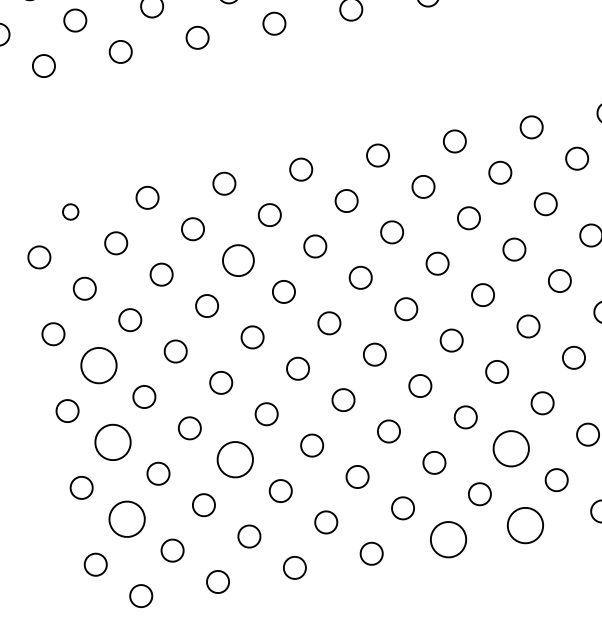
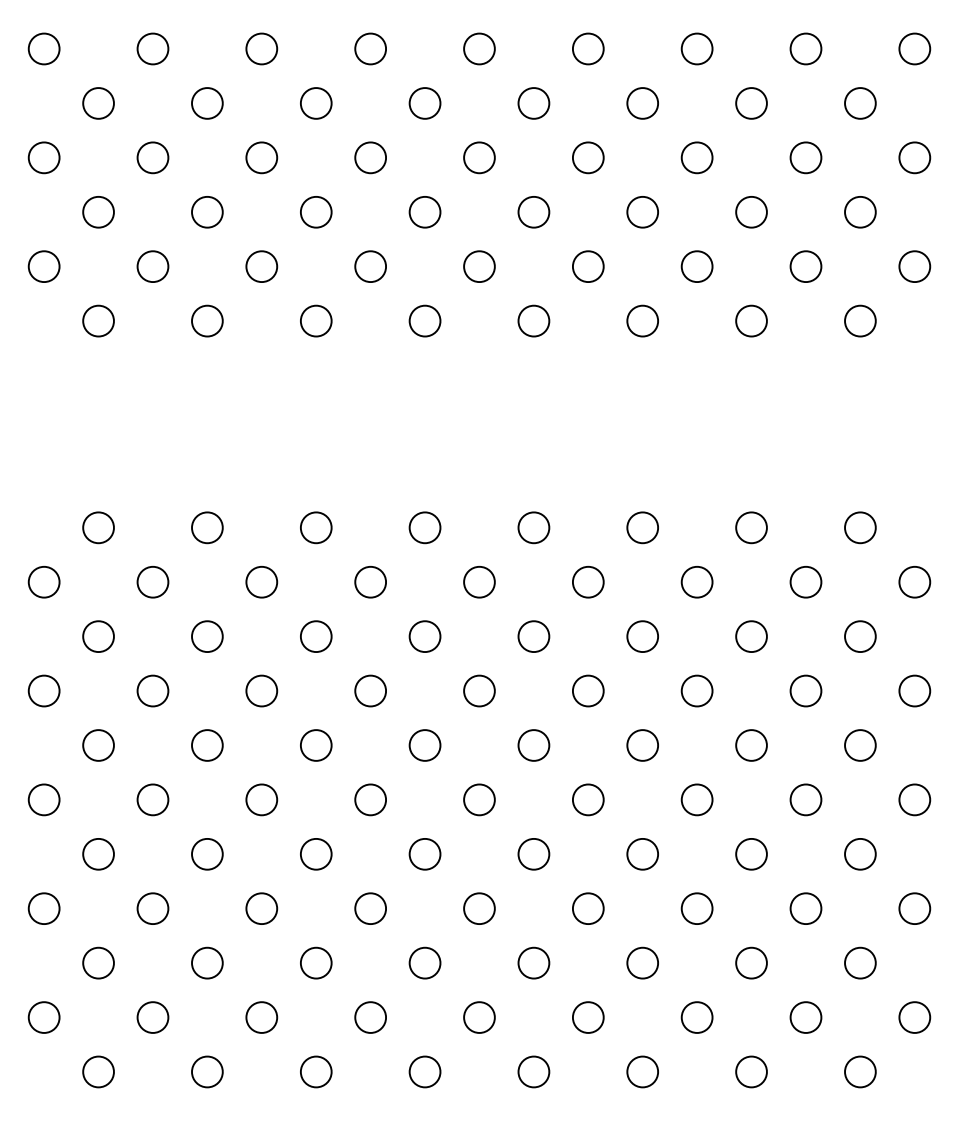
circle: (70, 211) -> (98, 527), size x1.43
circle: (238, 260) -> (316, 636), size x0.71
circle: (98, 365) -> (98, 745), size x0.62
circle: (112, 441) -> (98, 853), size x0.62
circle: (511, 448) -> (642, 962), size x0.62
circle: (235, 459) -> (261, 908), size x0.62
circle: (127, 518) -> (98, 962), size x0.62
circle: (525, 525) -> (642, 1071), size x0.62
circle: (448, 539) -> (533, 1071), size x0.62

